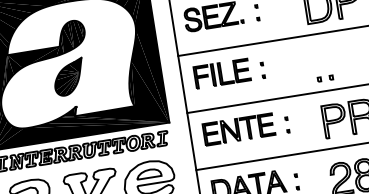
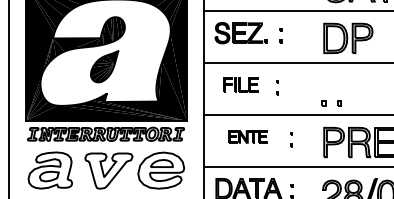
part: (221, 73) -> (240, 84), size x0.7
part: (325, 78) -> (331, 103), size x1.4
part: (238, 129) -> (247, 136), size x0.6

